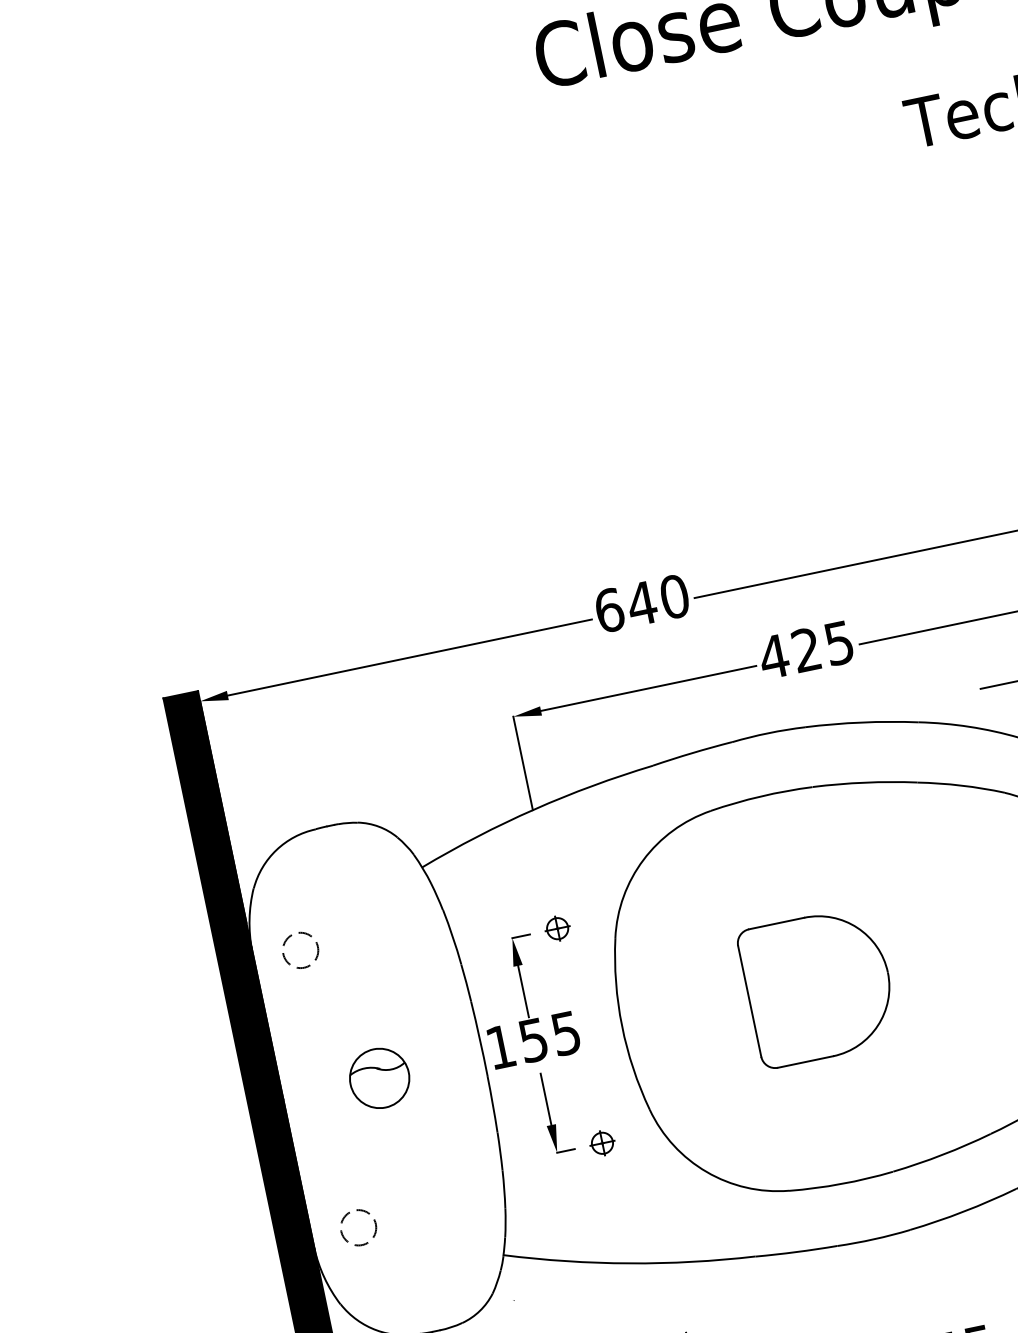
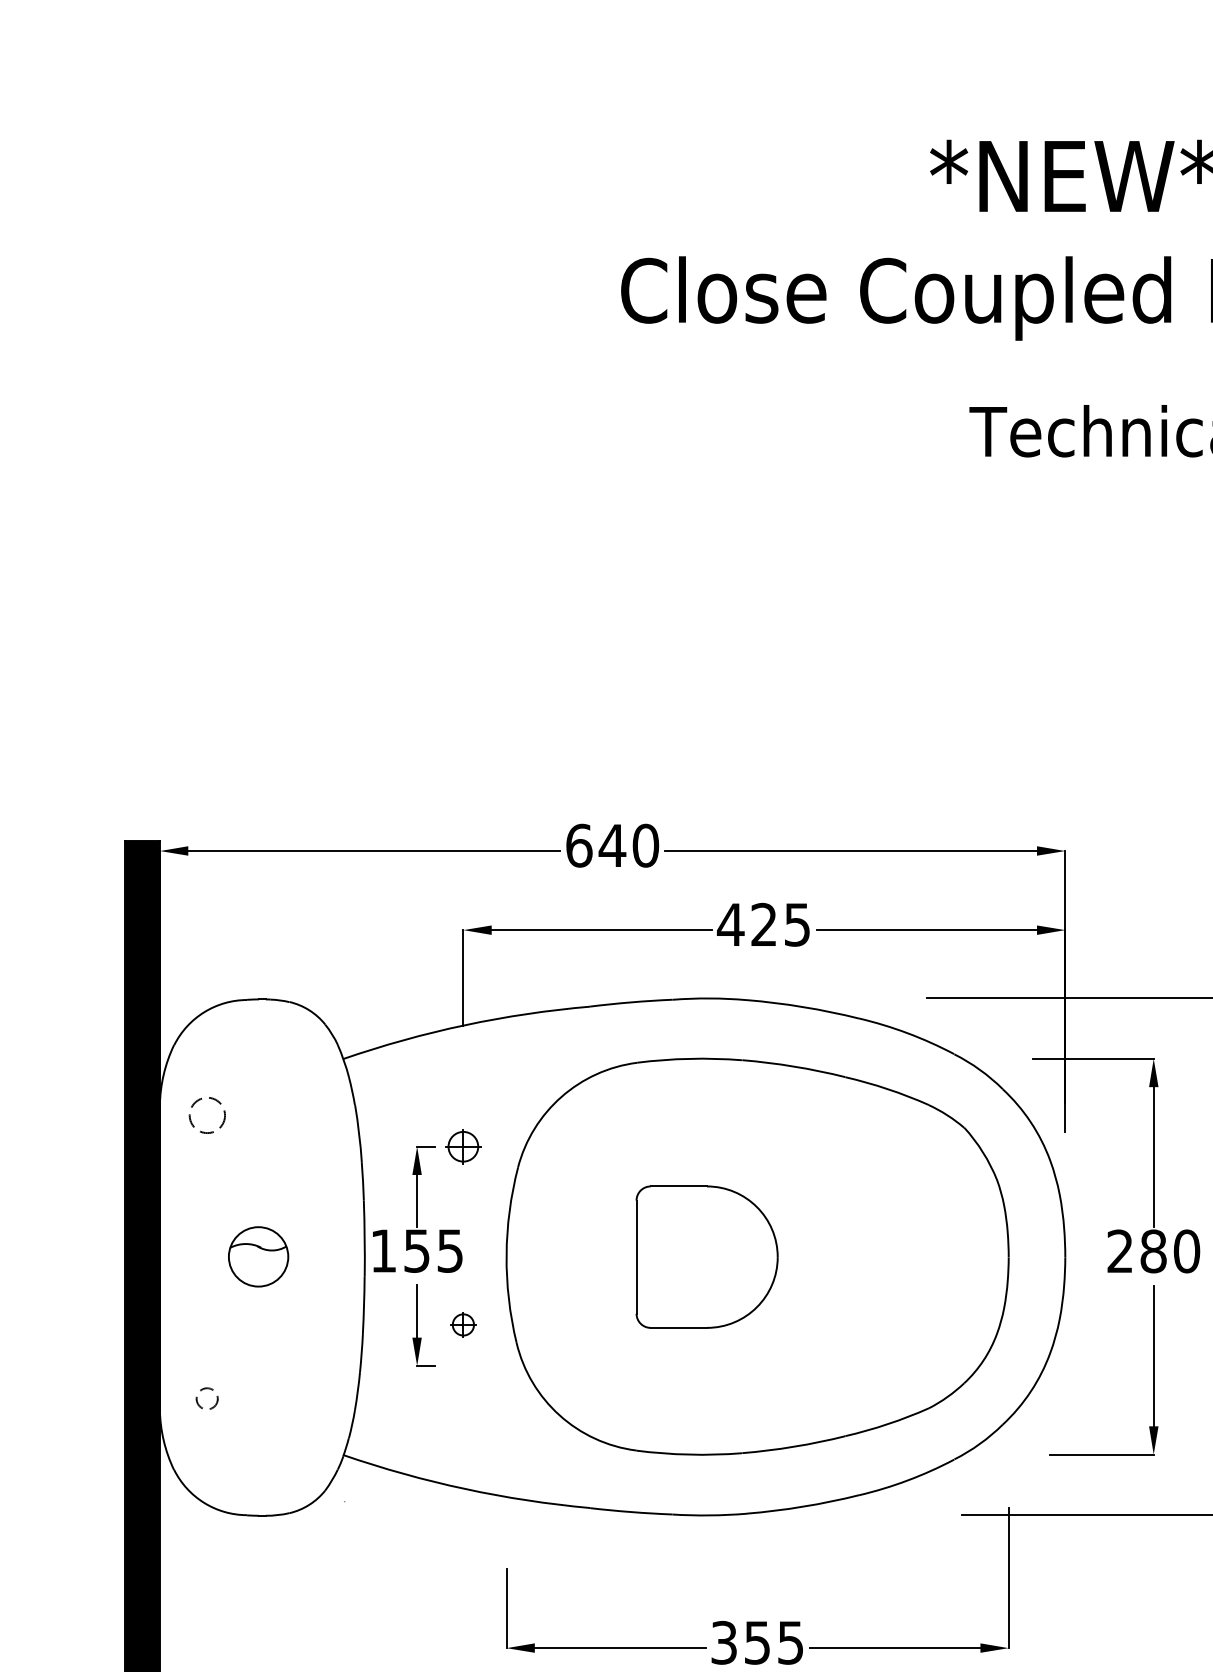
part: (557, 928) -> (463, 1146), size x1.4
part: (602, 1142) -> (463, 1324), moved
circle: (357, 1227) -> (206, 1398), size x0.6

